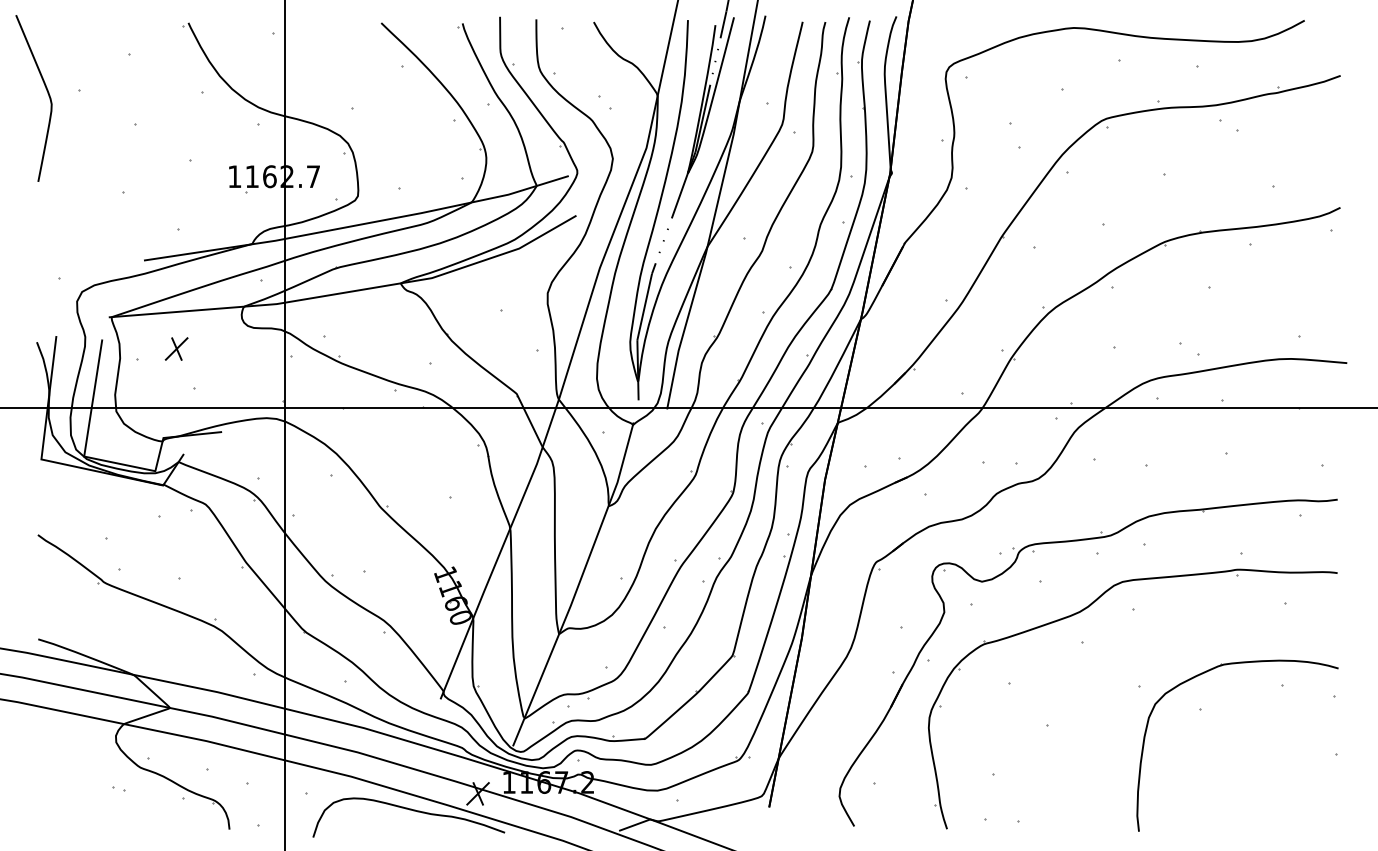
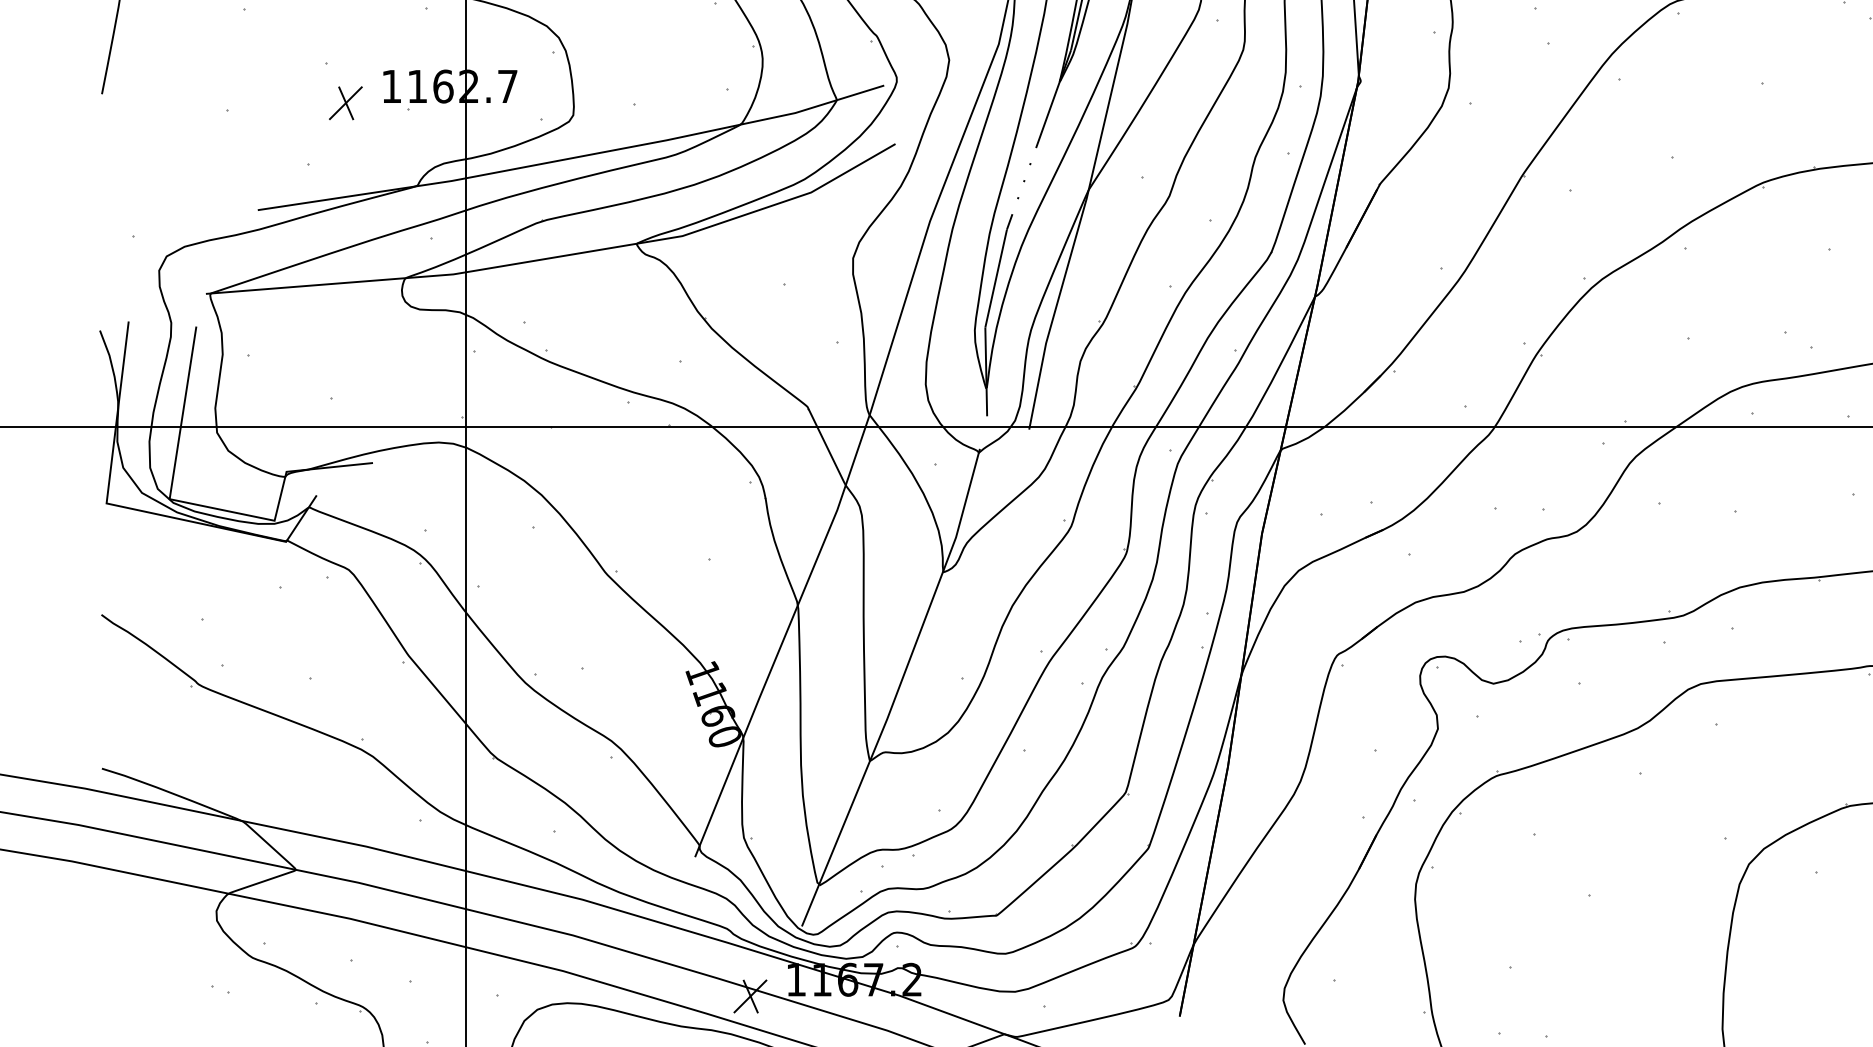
part: (176, 348) -> (345, 102), moved

